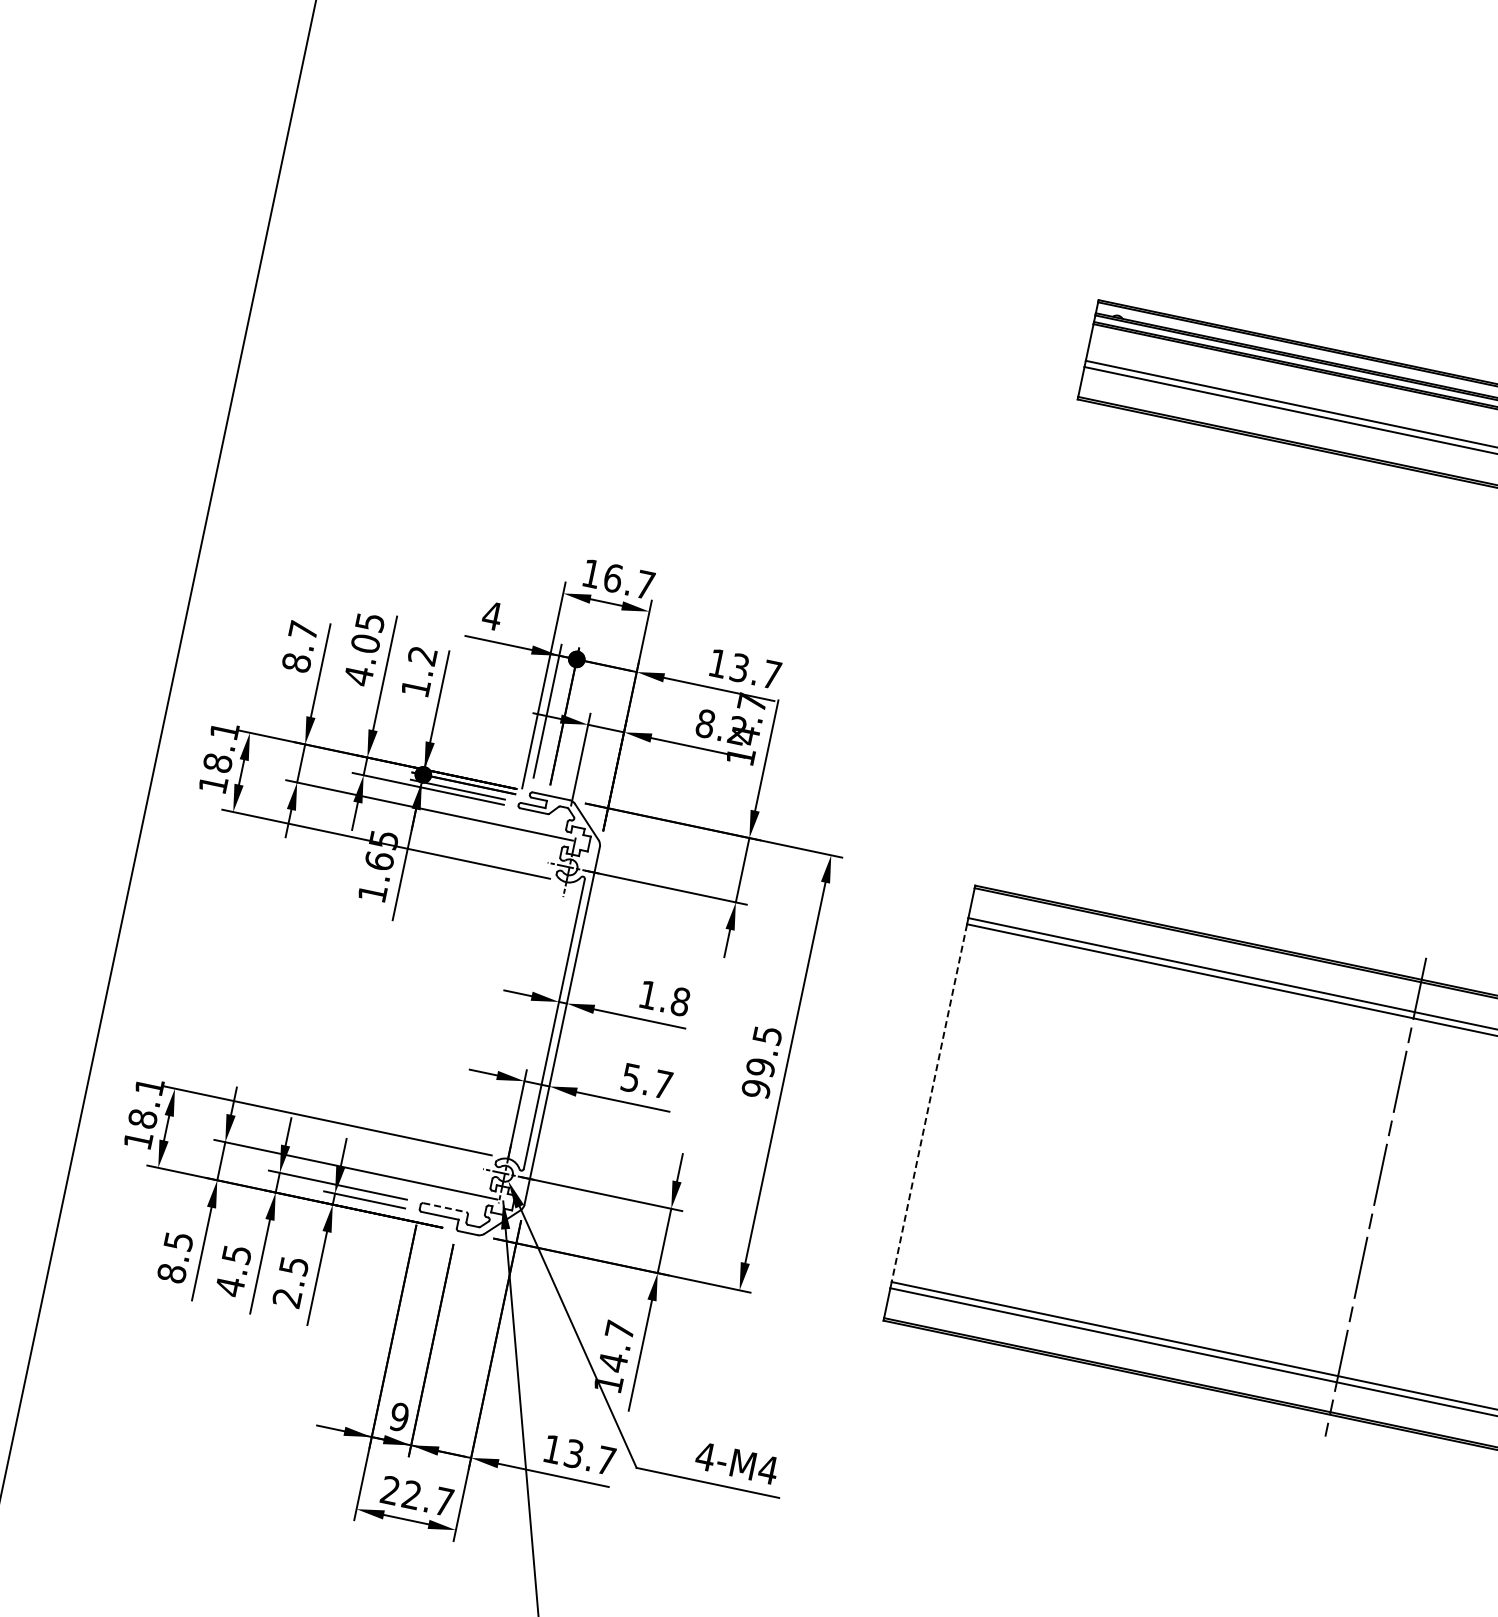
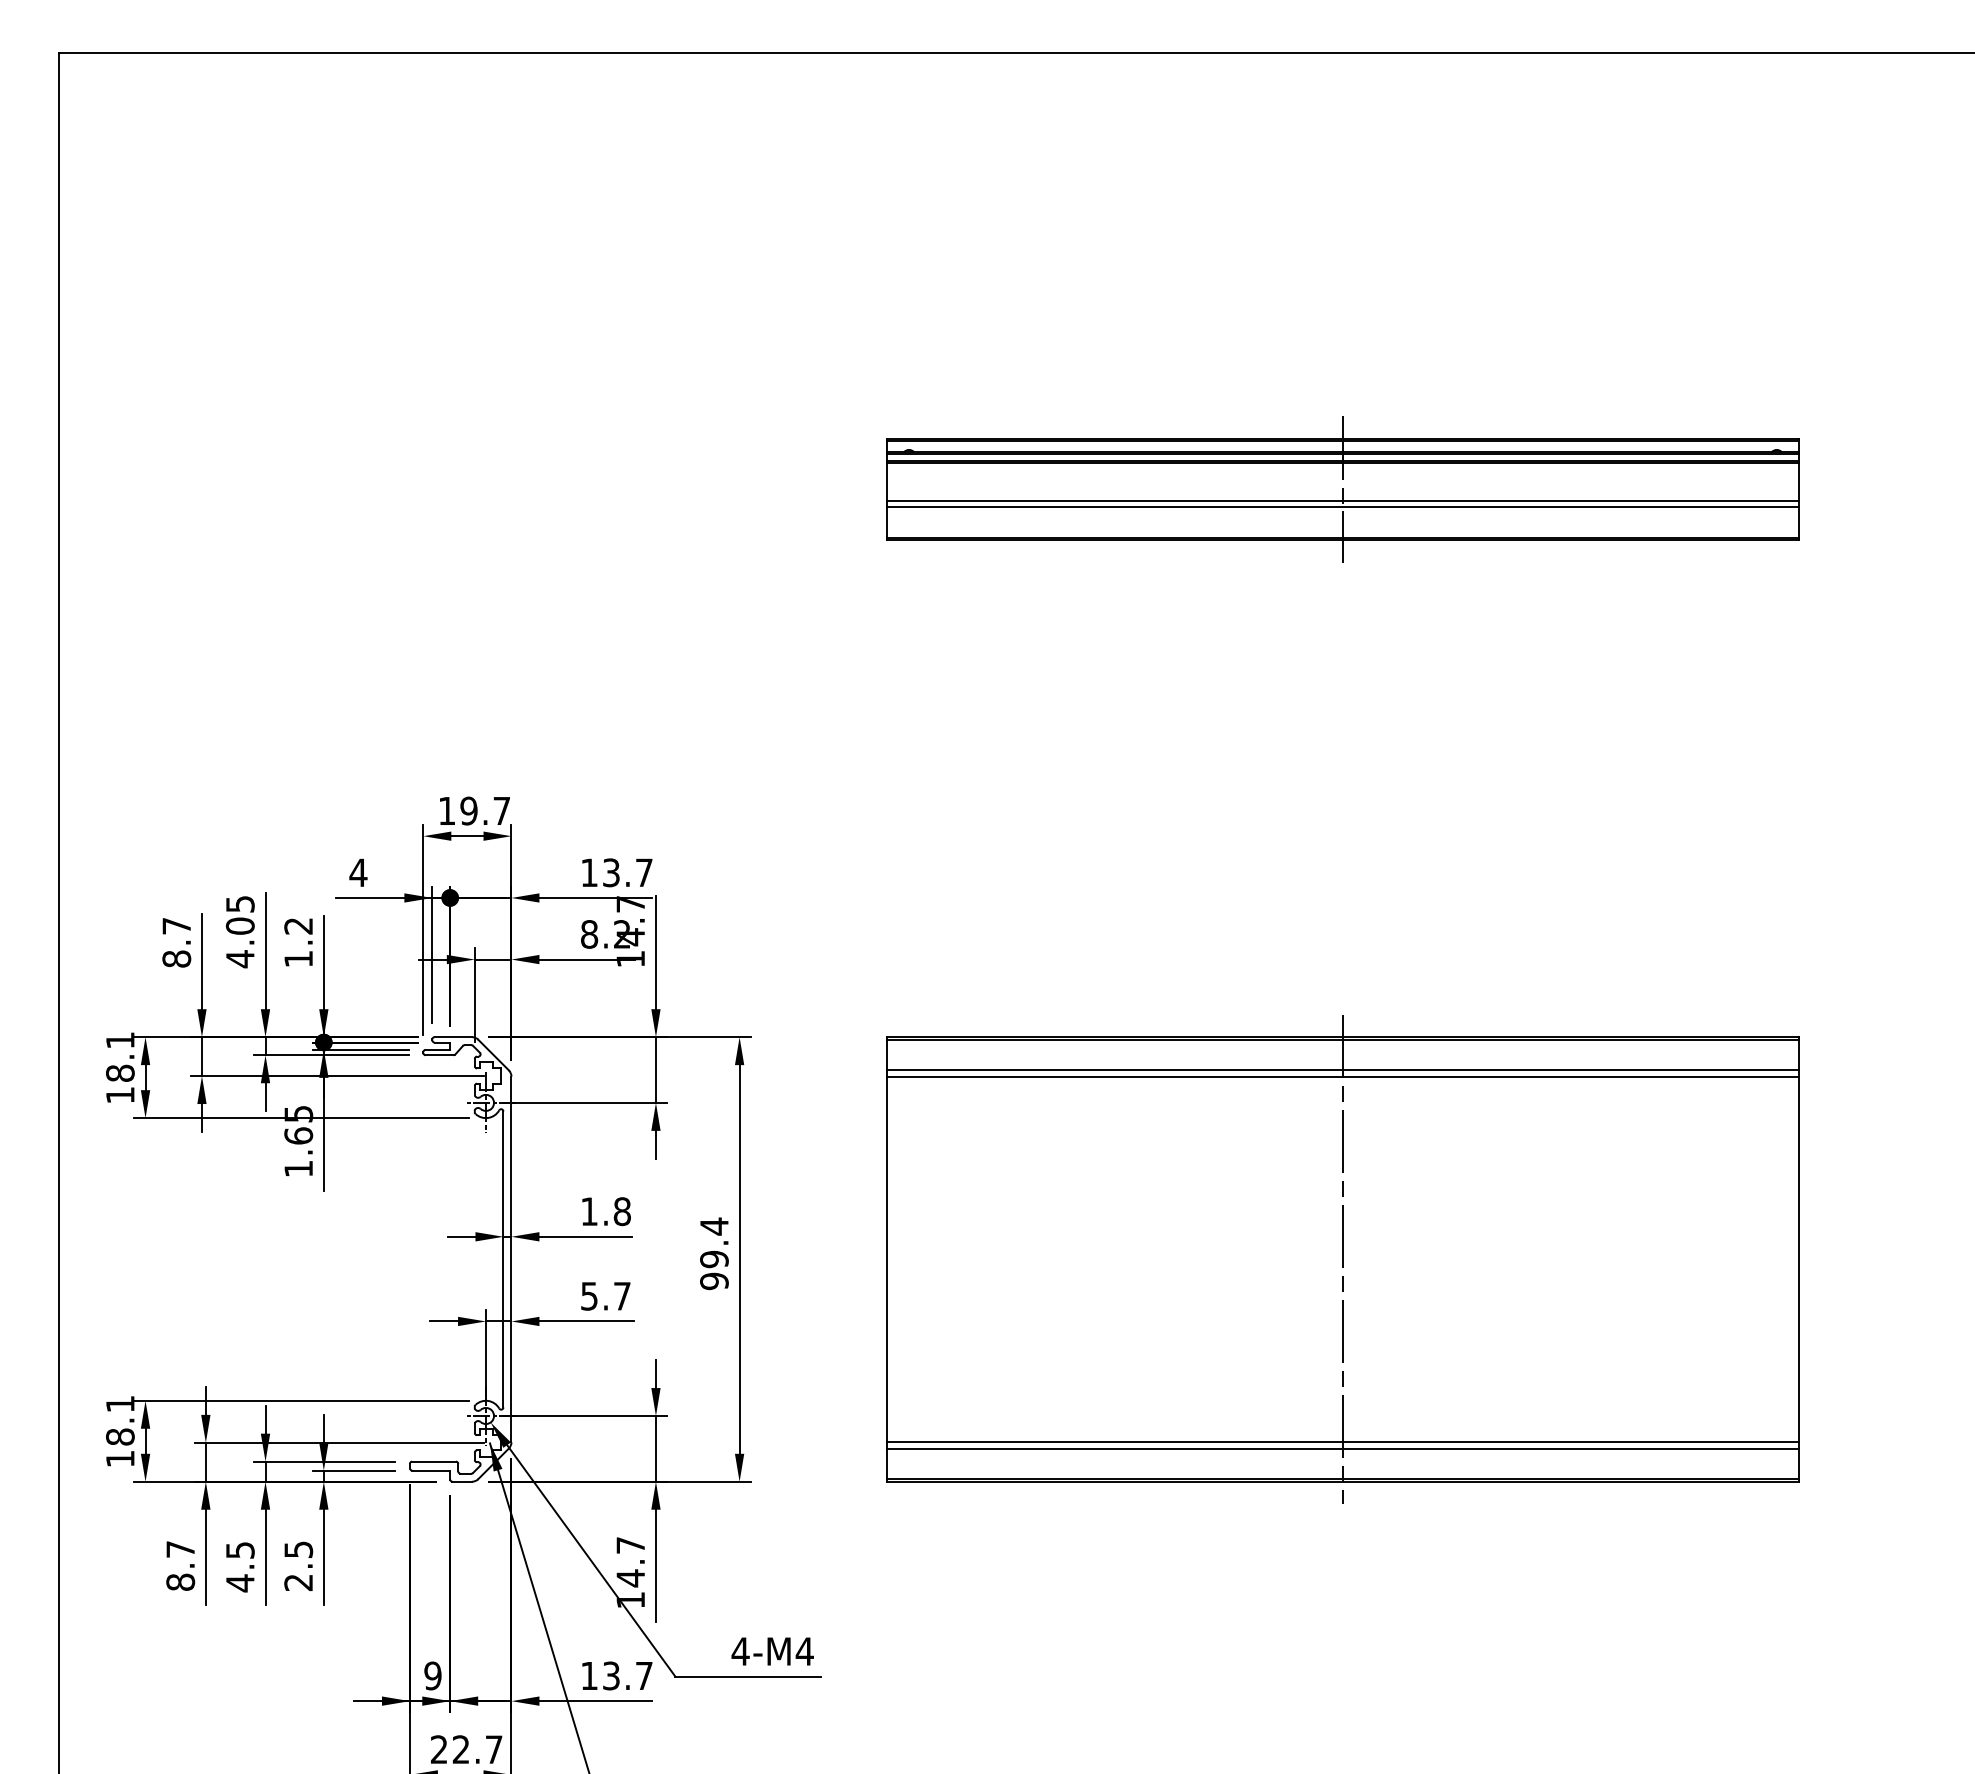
text: (612, 577) -> (468, 810), 16.7 -> 19.7
text: (767, 1035) -> (714, 1226), 99.5 -> 99.4
line: (929, 1103) -> (886, 1259), dashed -> solid
line: (445, 1207) -> (434, 1461), dashed -> solid
text: (178, 1241) -> (180, 1549), 8.5 -> 8.7

